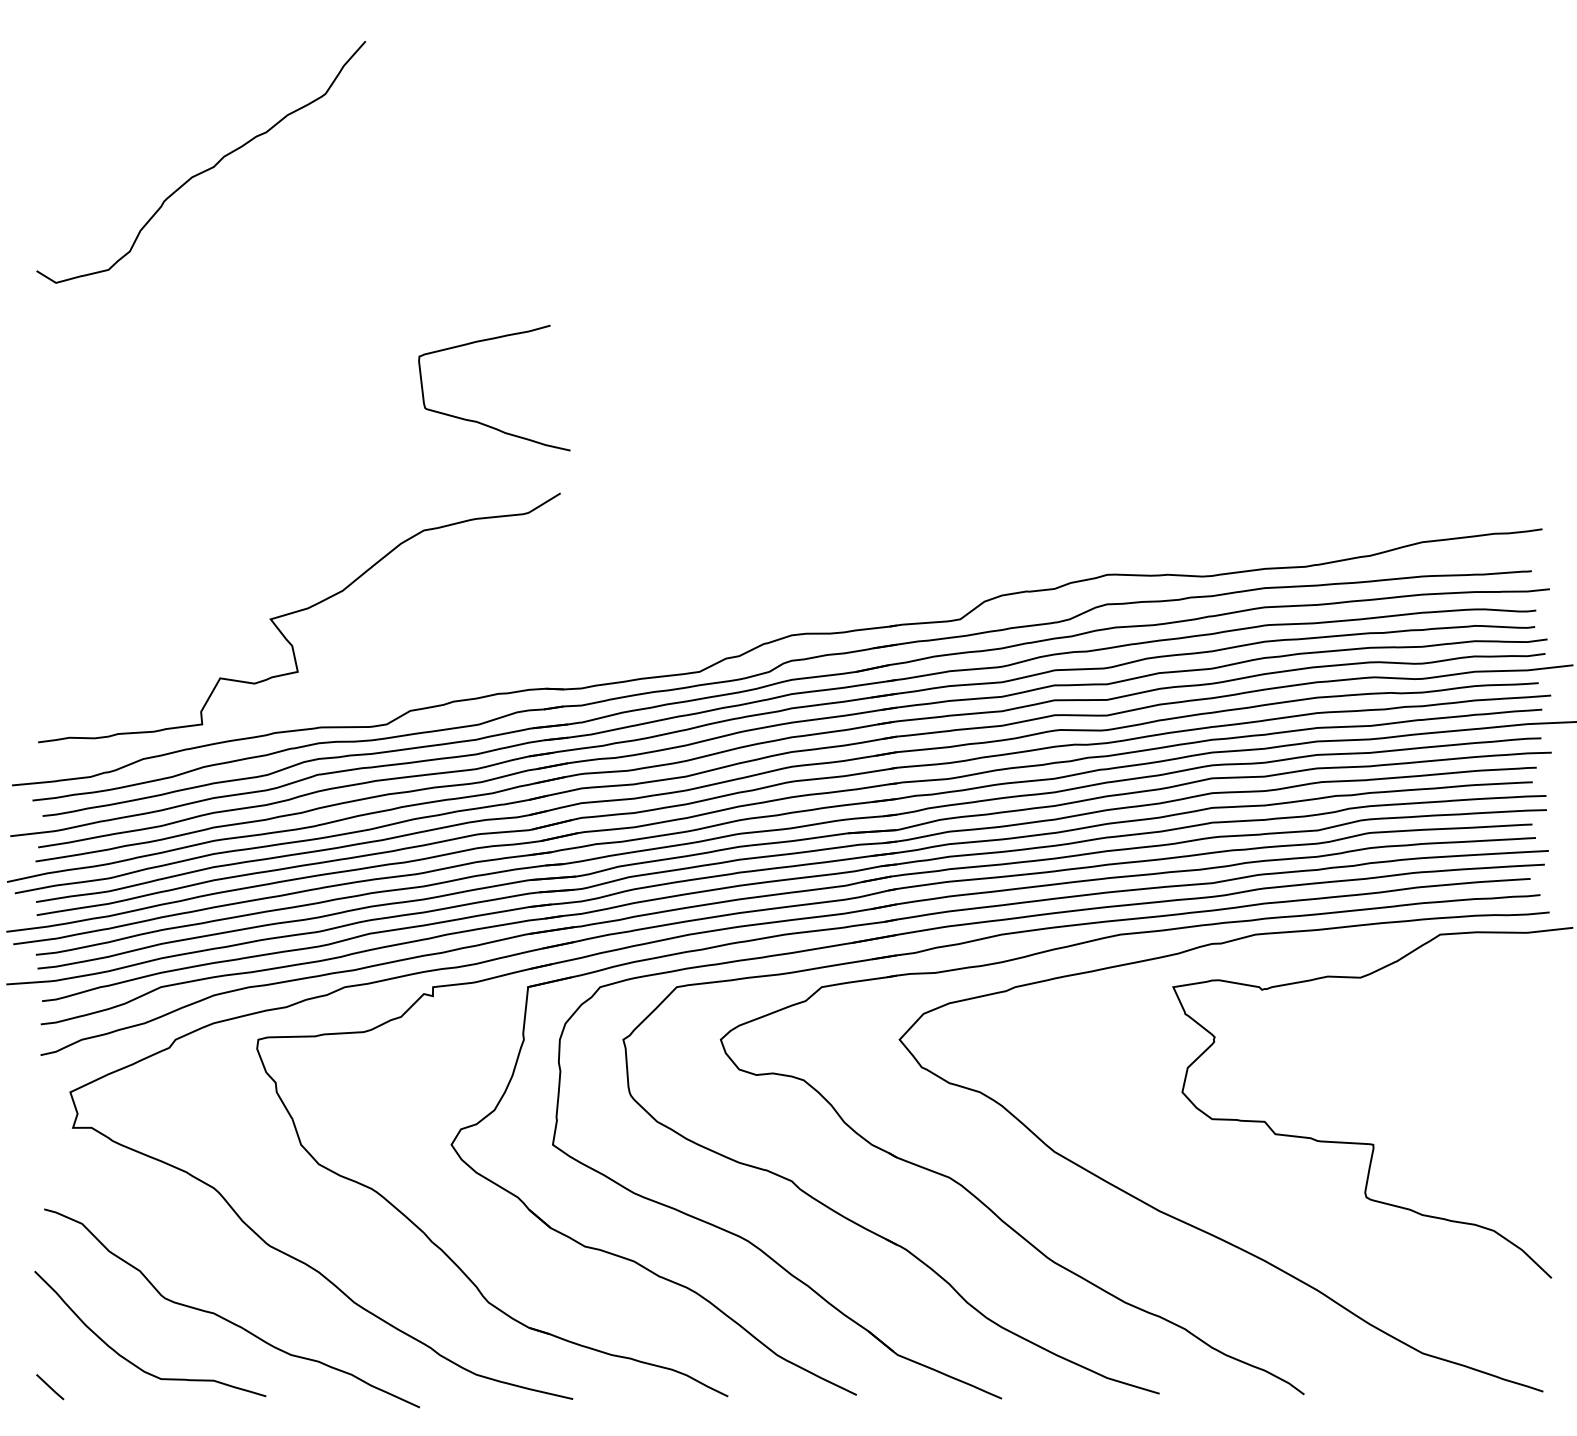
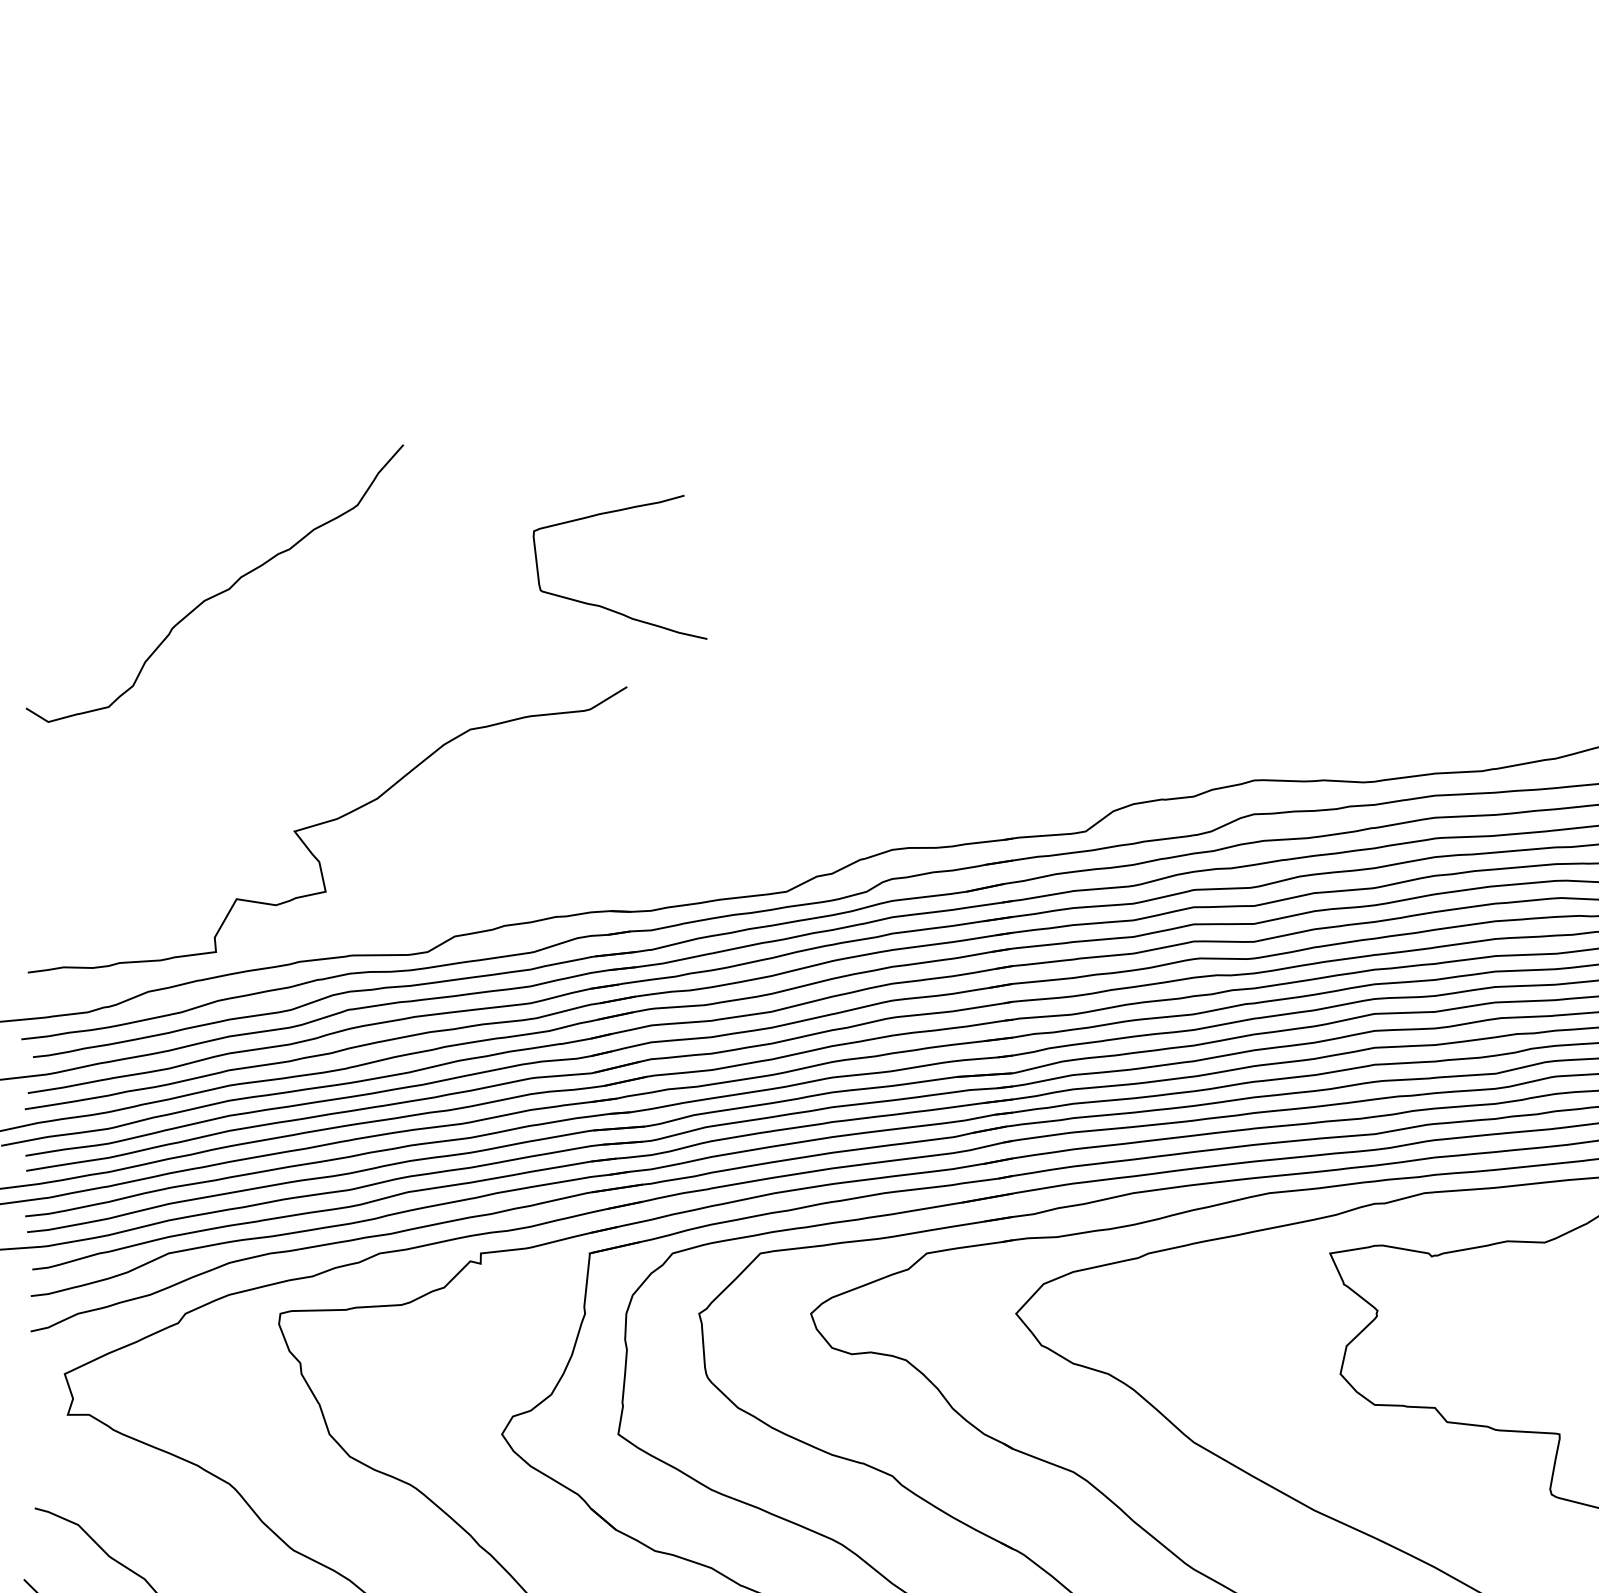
curve: (203, 170) -> (217, 593), moved
curve: (481, 422) -> (605, 606), moved

